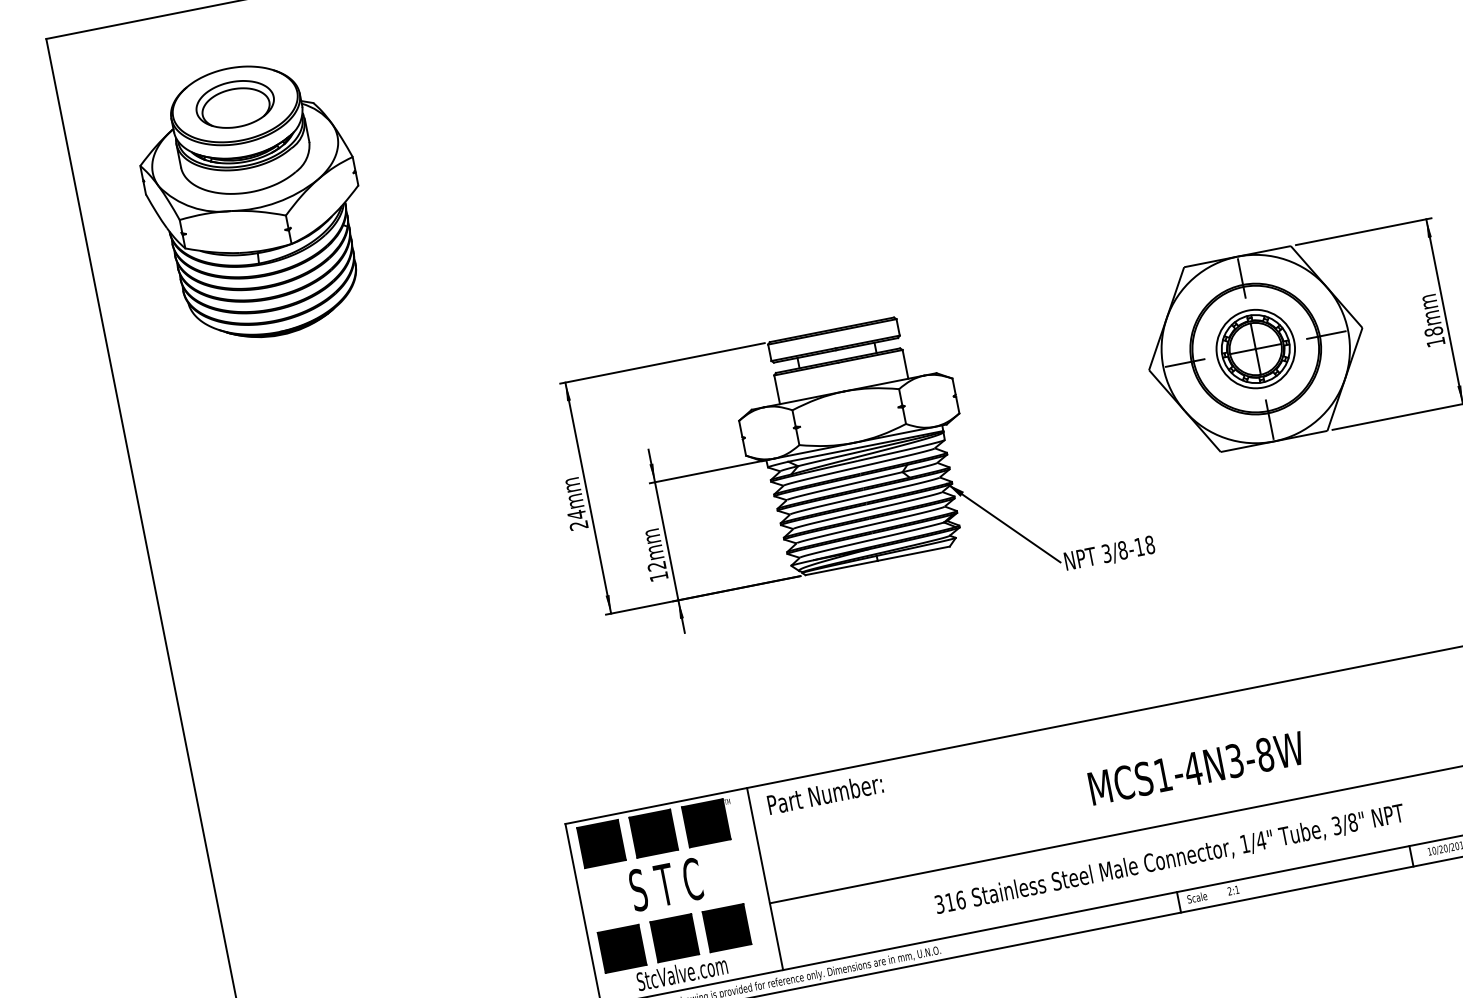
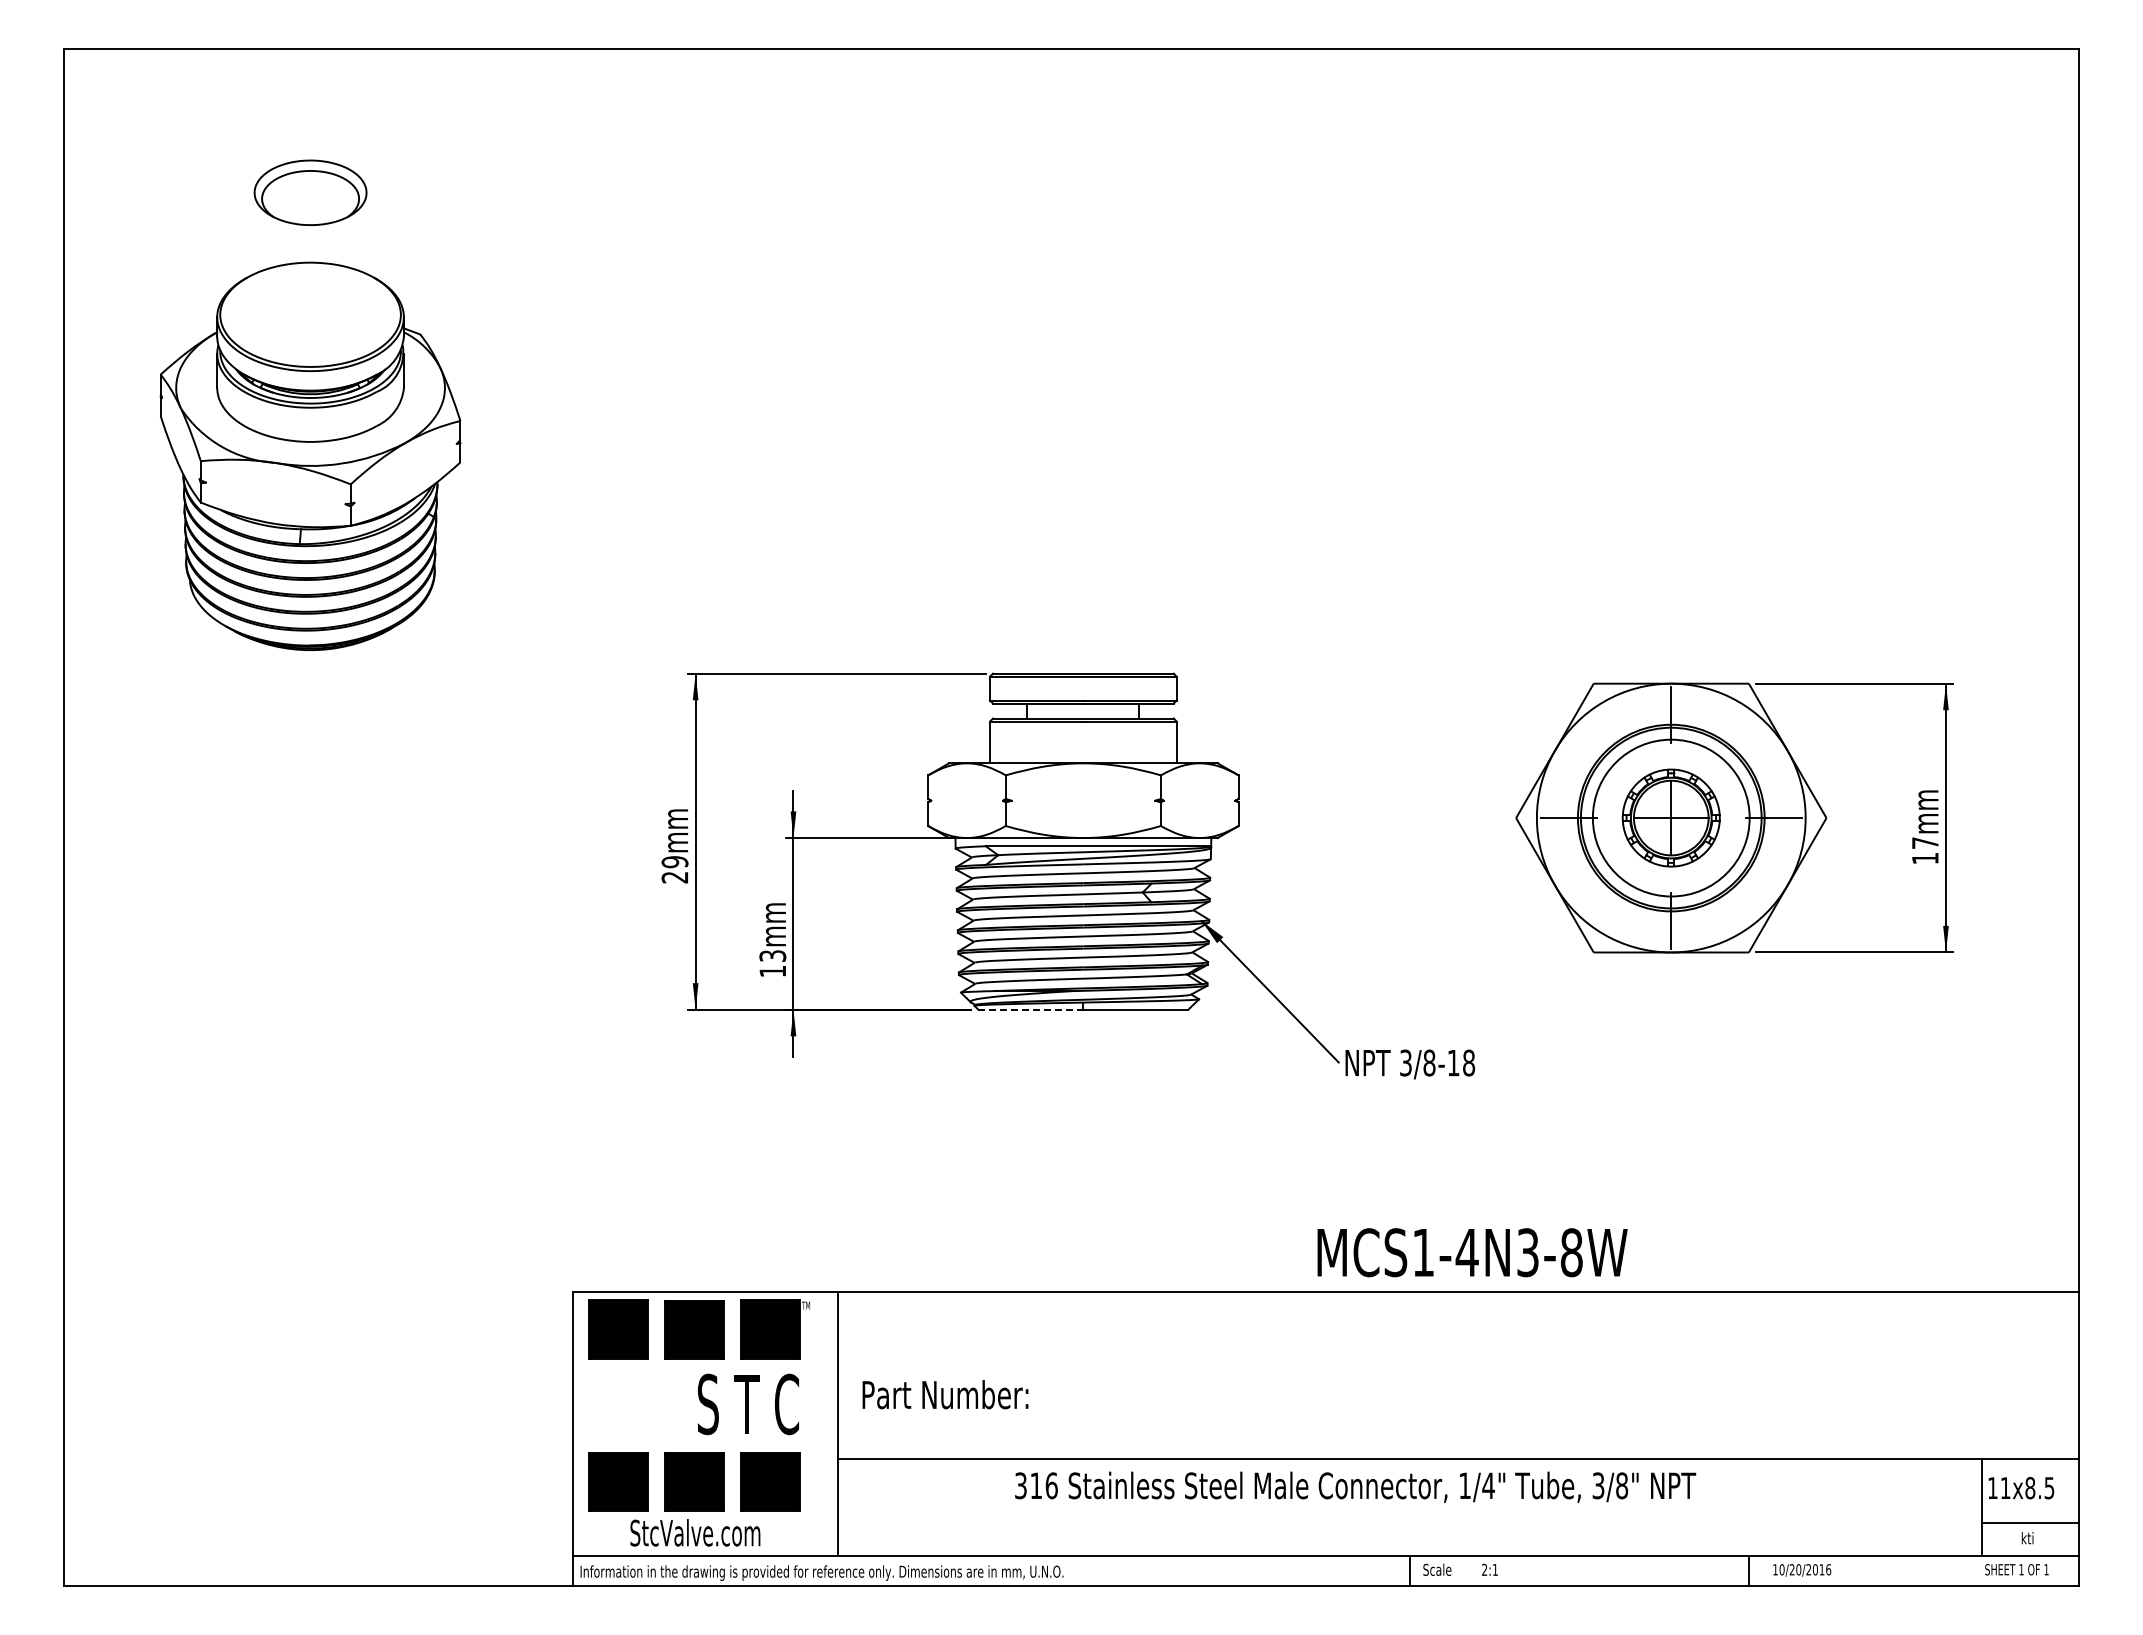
part: (254, 201) -> (310, 455), moved
text: (1433, 332) -> (1924, 843), 18mm -> 17mm
circle: (1255, 349) -> (1671, 818), size x1.4
text: (576, 514) -> (674, 861), 24mm -> 29mm
text: (656, 565) -> (772, 955), 12mm -> 13mm
line: (842, 567) -> (1031, 1009), solid -> dashed
text: (1196, 768) -> (1472, 1252), moved
text: (825, 793) -> (945, 1394), moved
text: (1169, 859) -> (1355, 1486), moved
text: (665, 884) -> (747, 1404), moved

